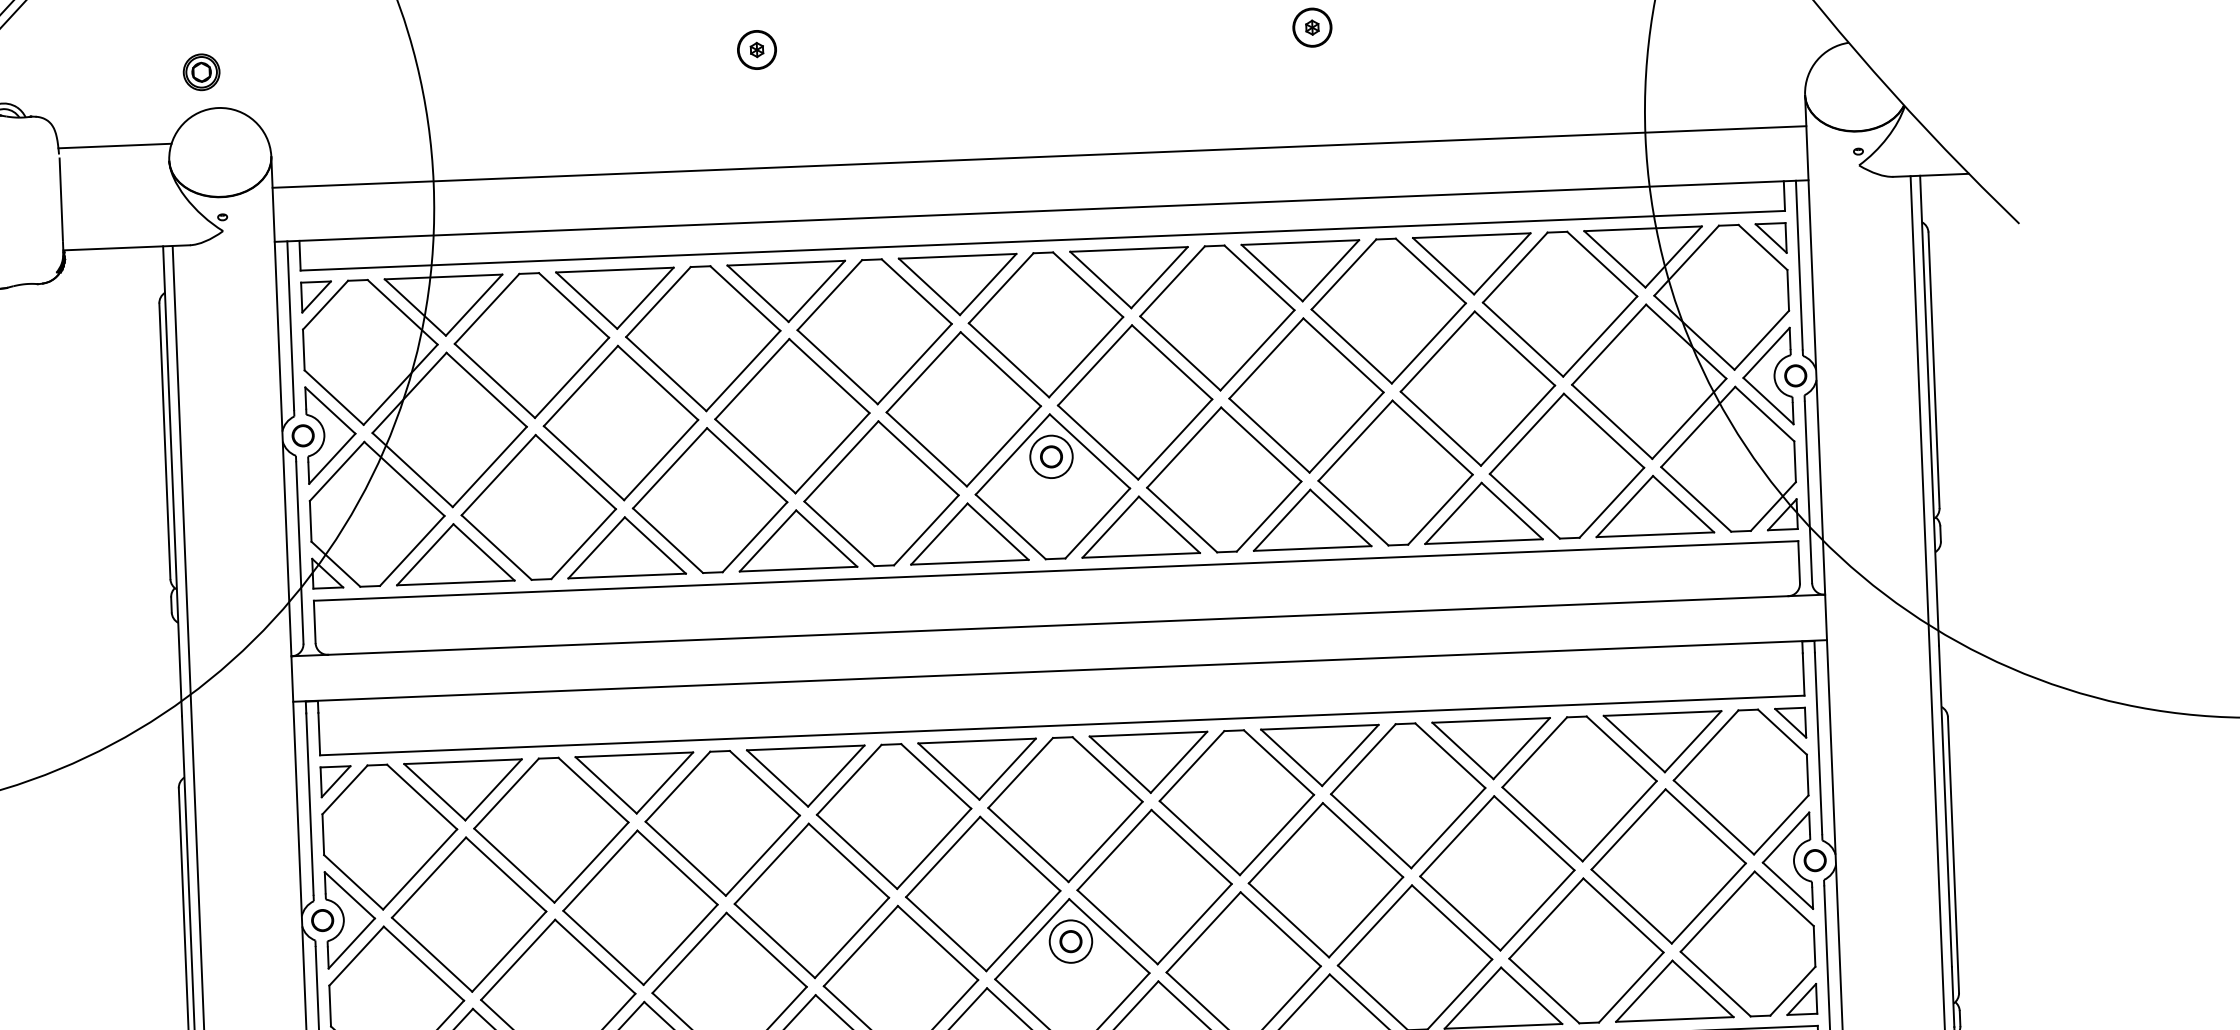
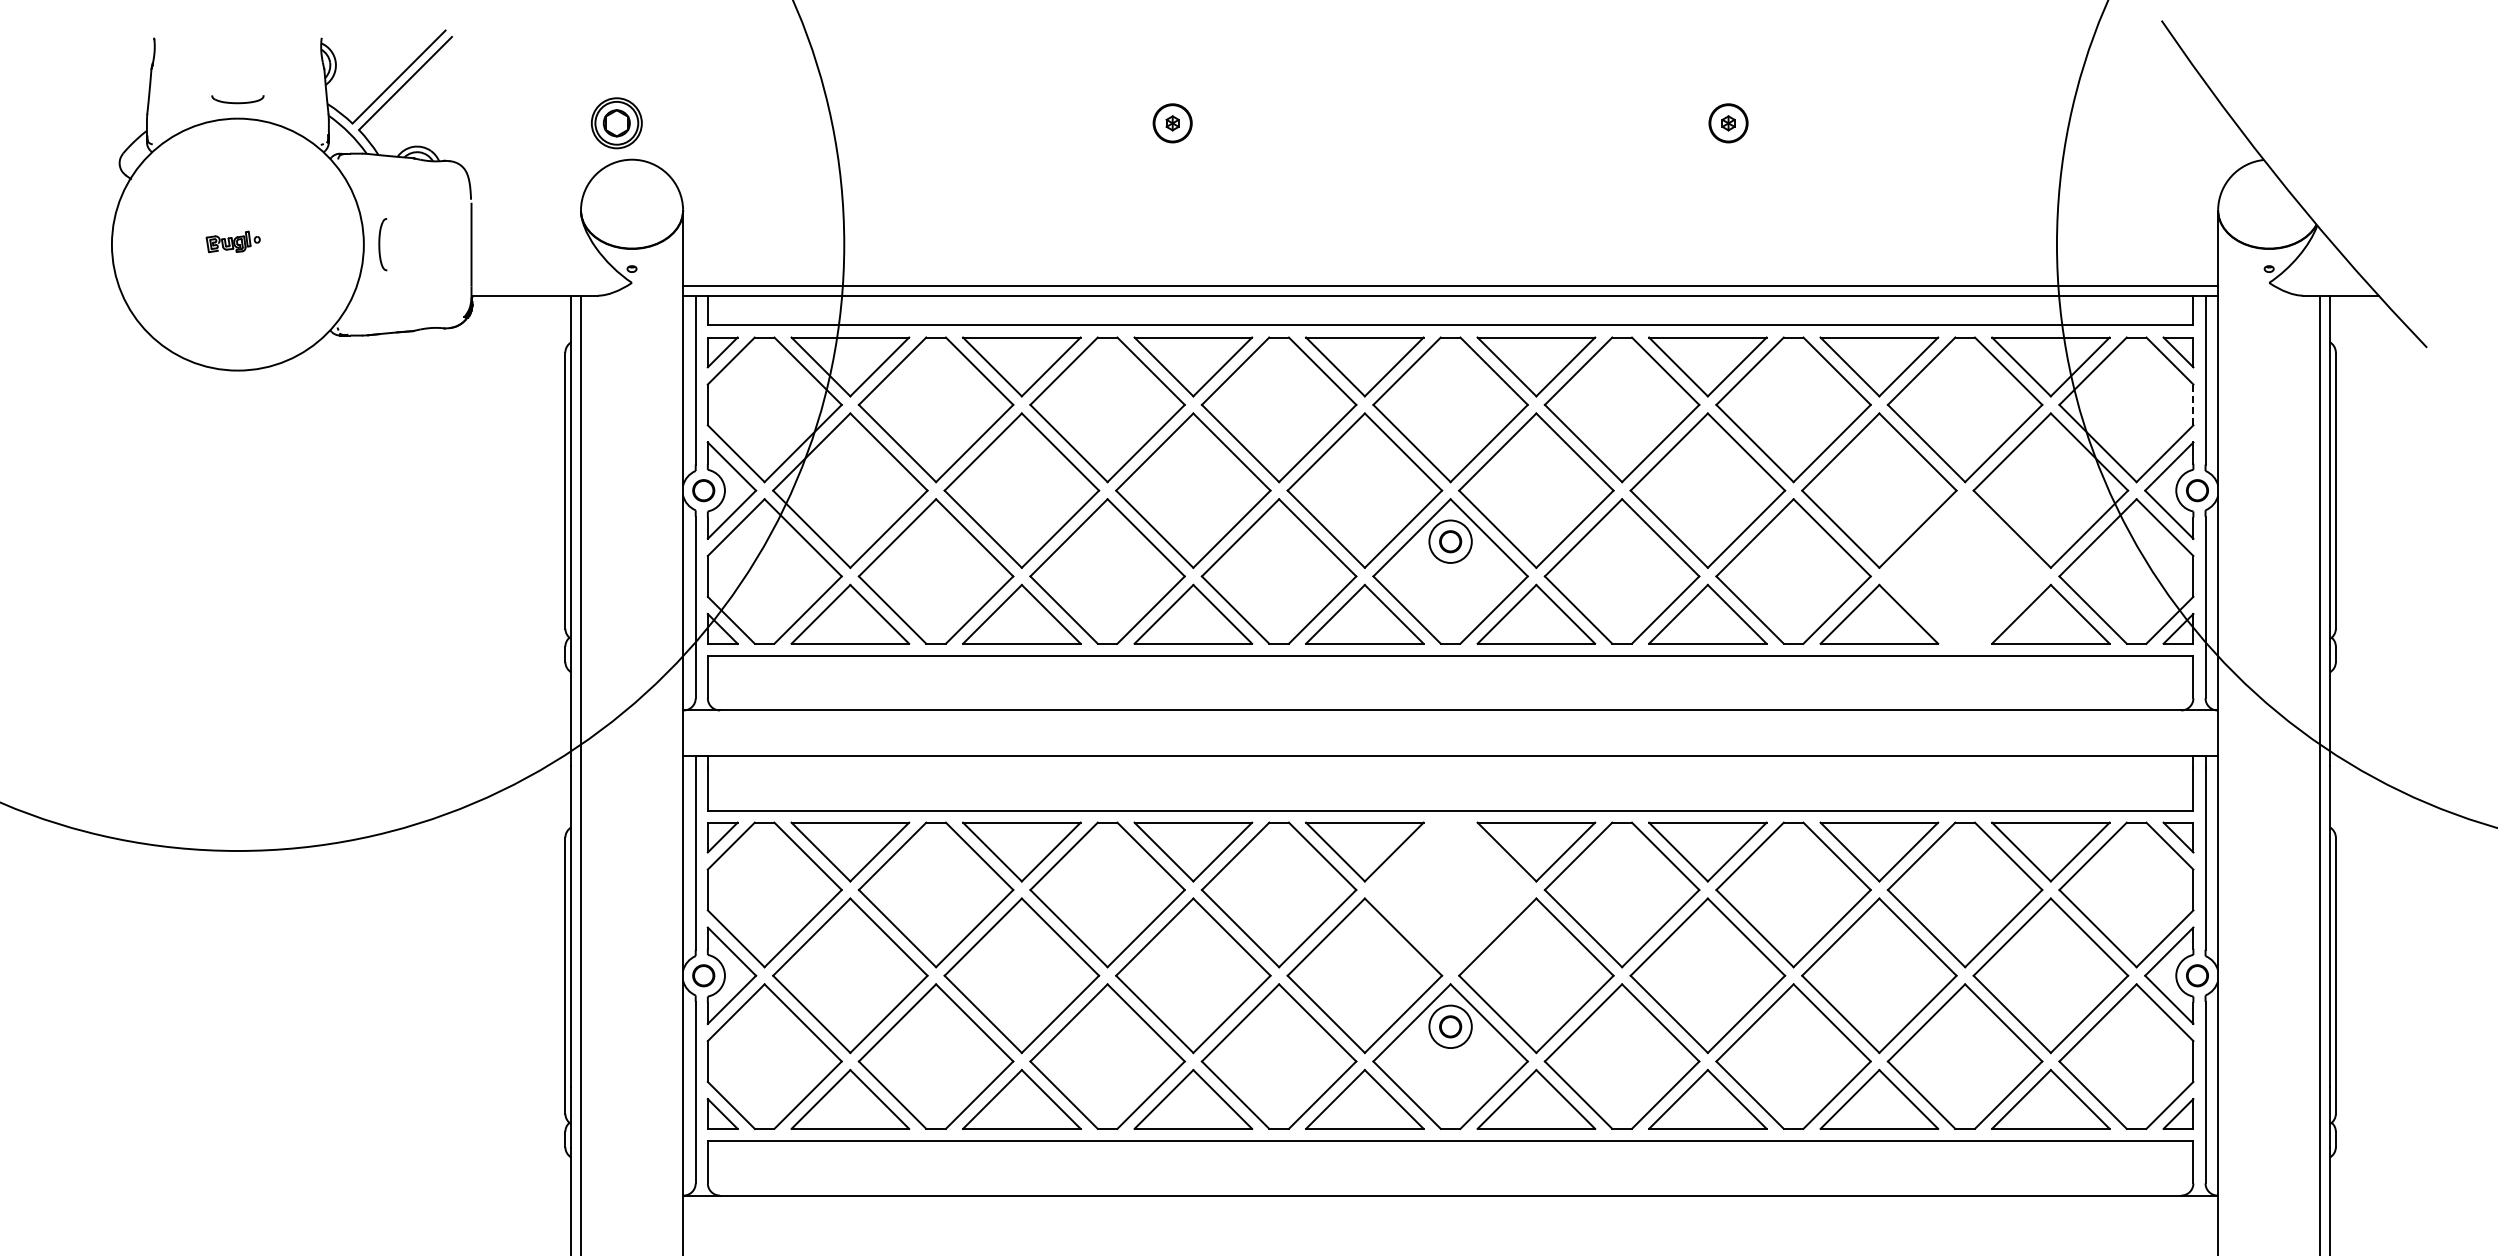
part: (201, 72) -> (616, 123), size x1.4
line: (114, 146) -> (526, 193), removed
line: (1039, 156) -> (1450, 285), moved
line: (1788, 289) -> (2193, 404), solid -> dashed
part: (1566, 466) -> (1964, 571), removed
part: (1065, 809) -> (1450, 894), removed

